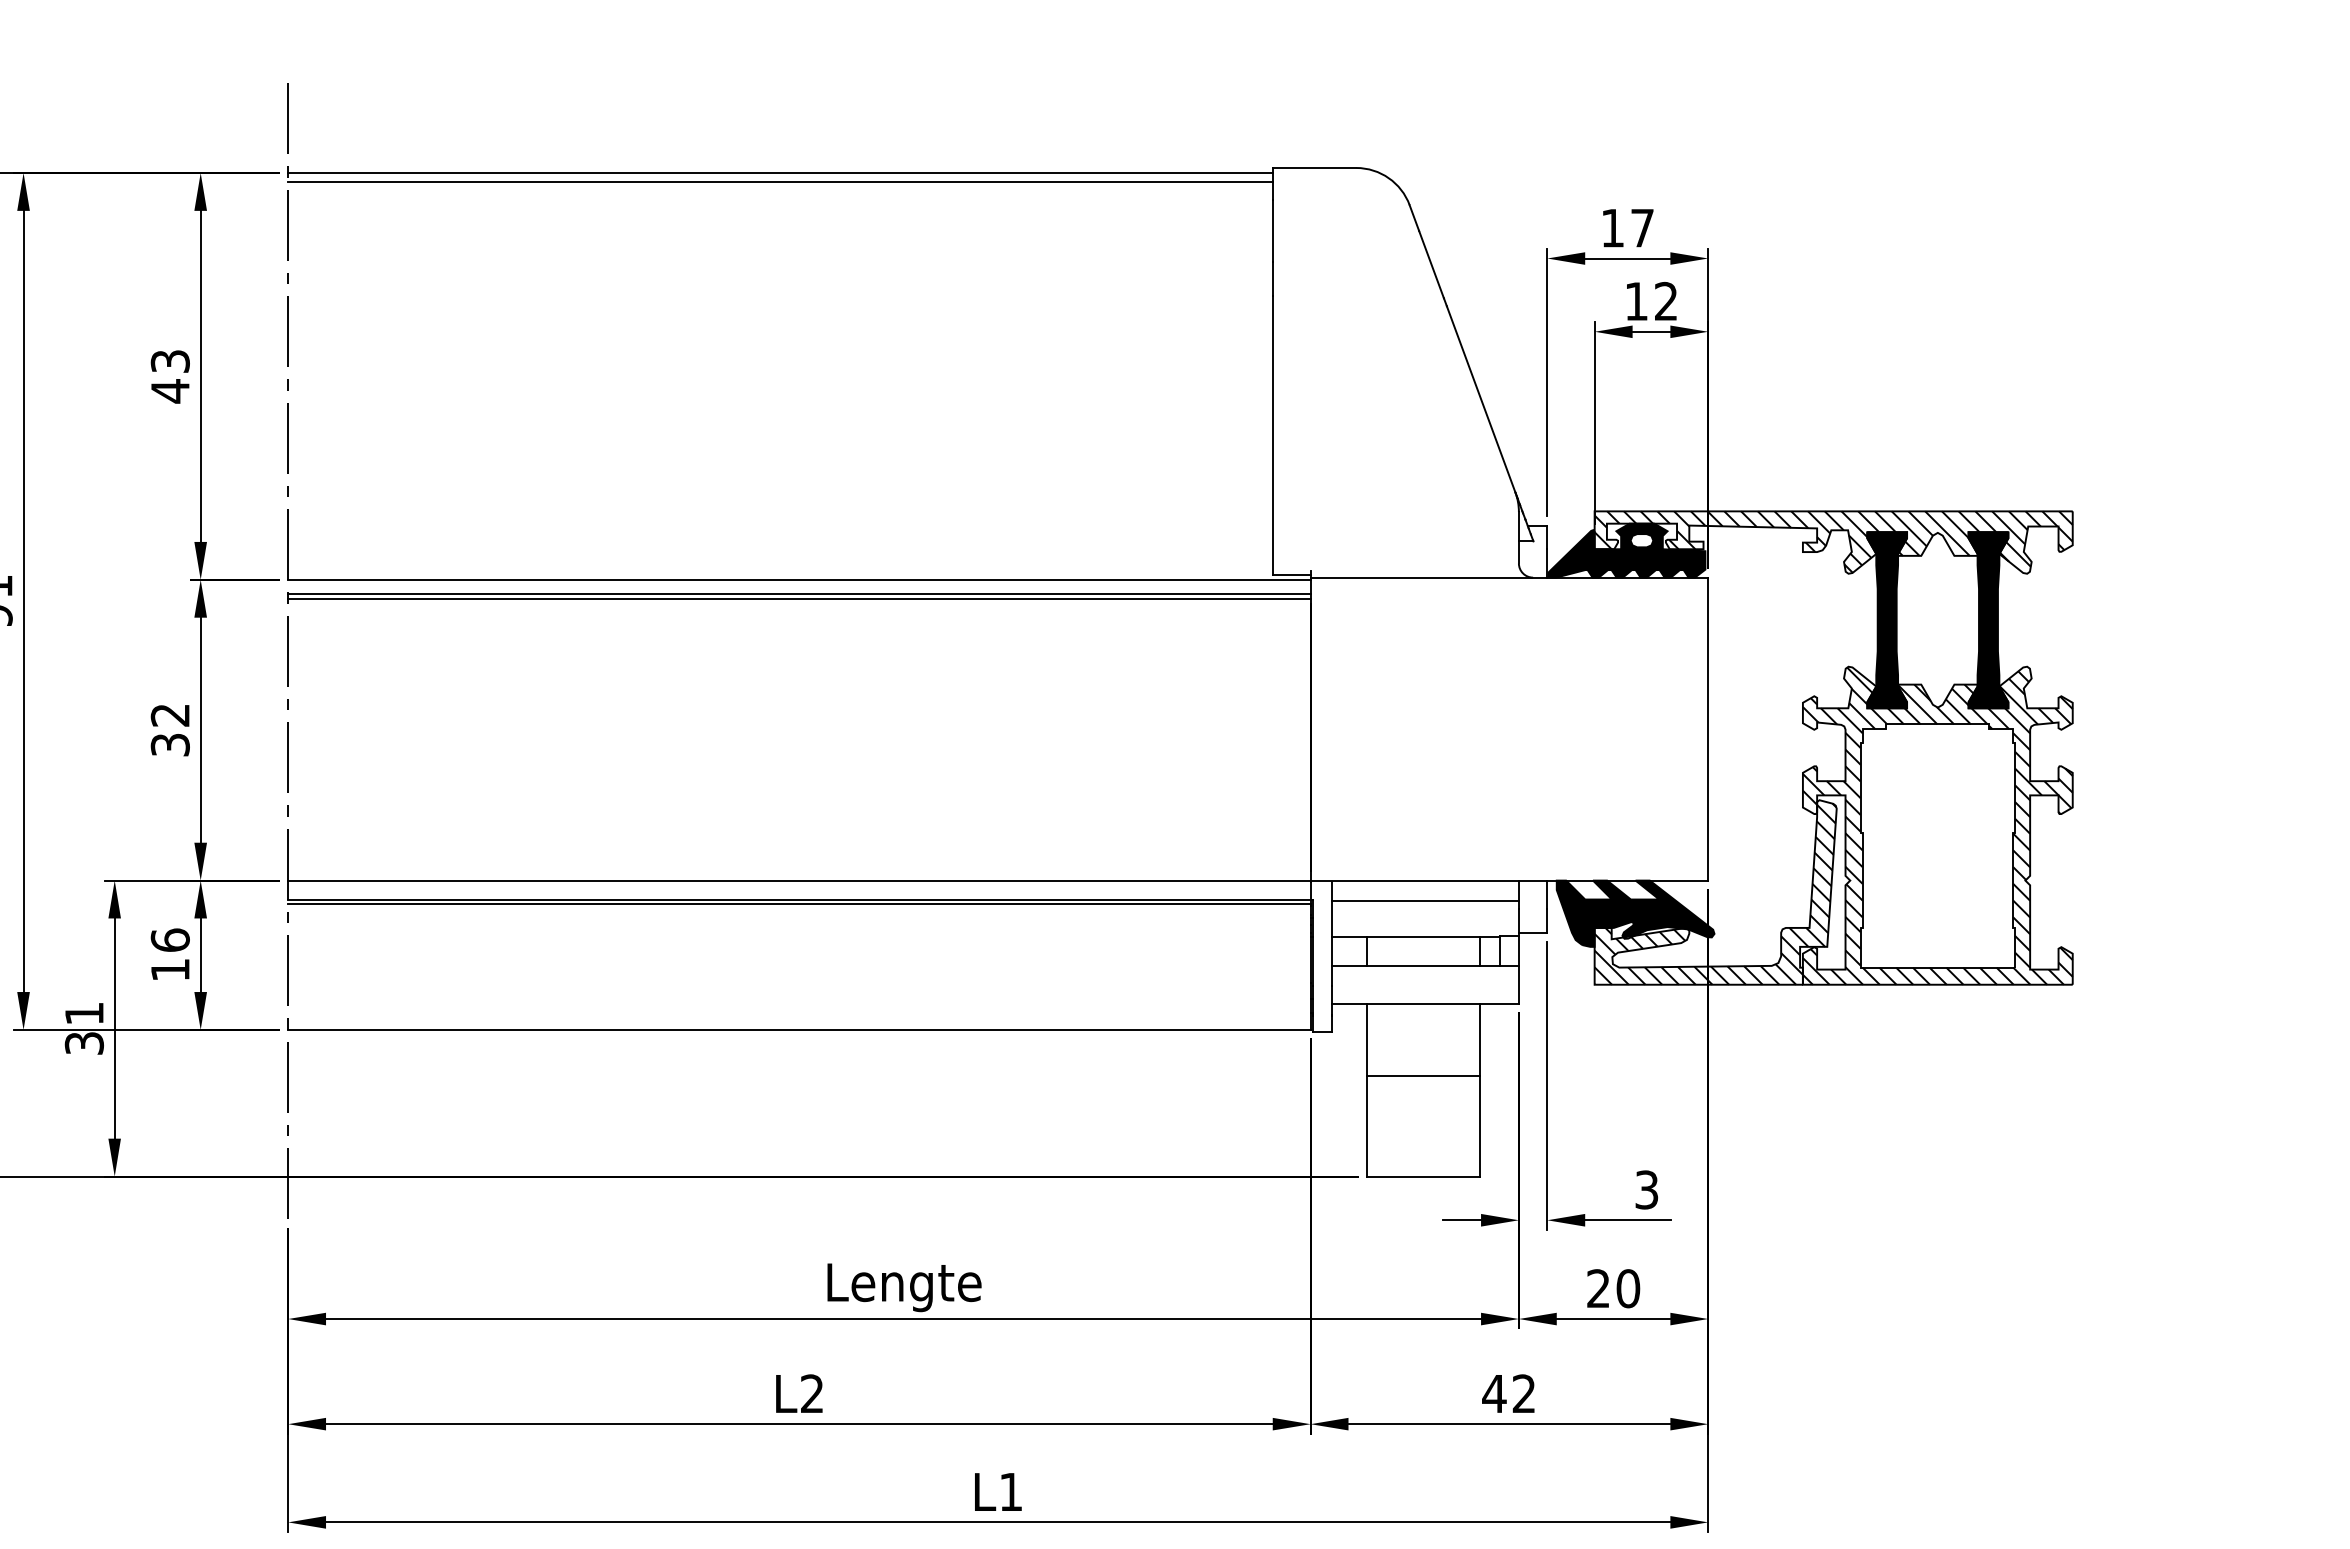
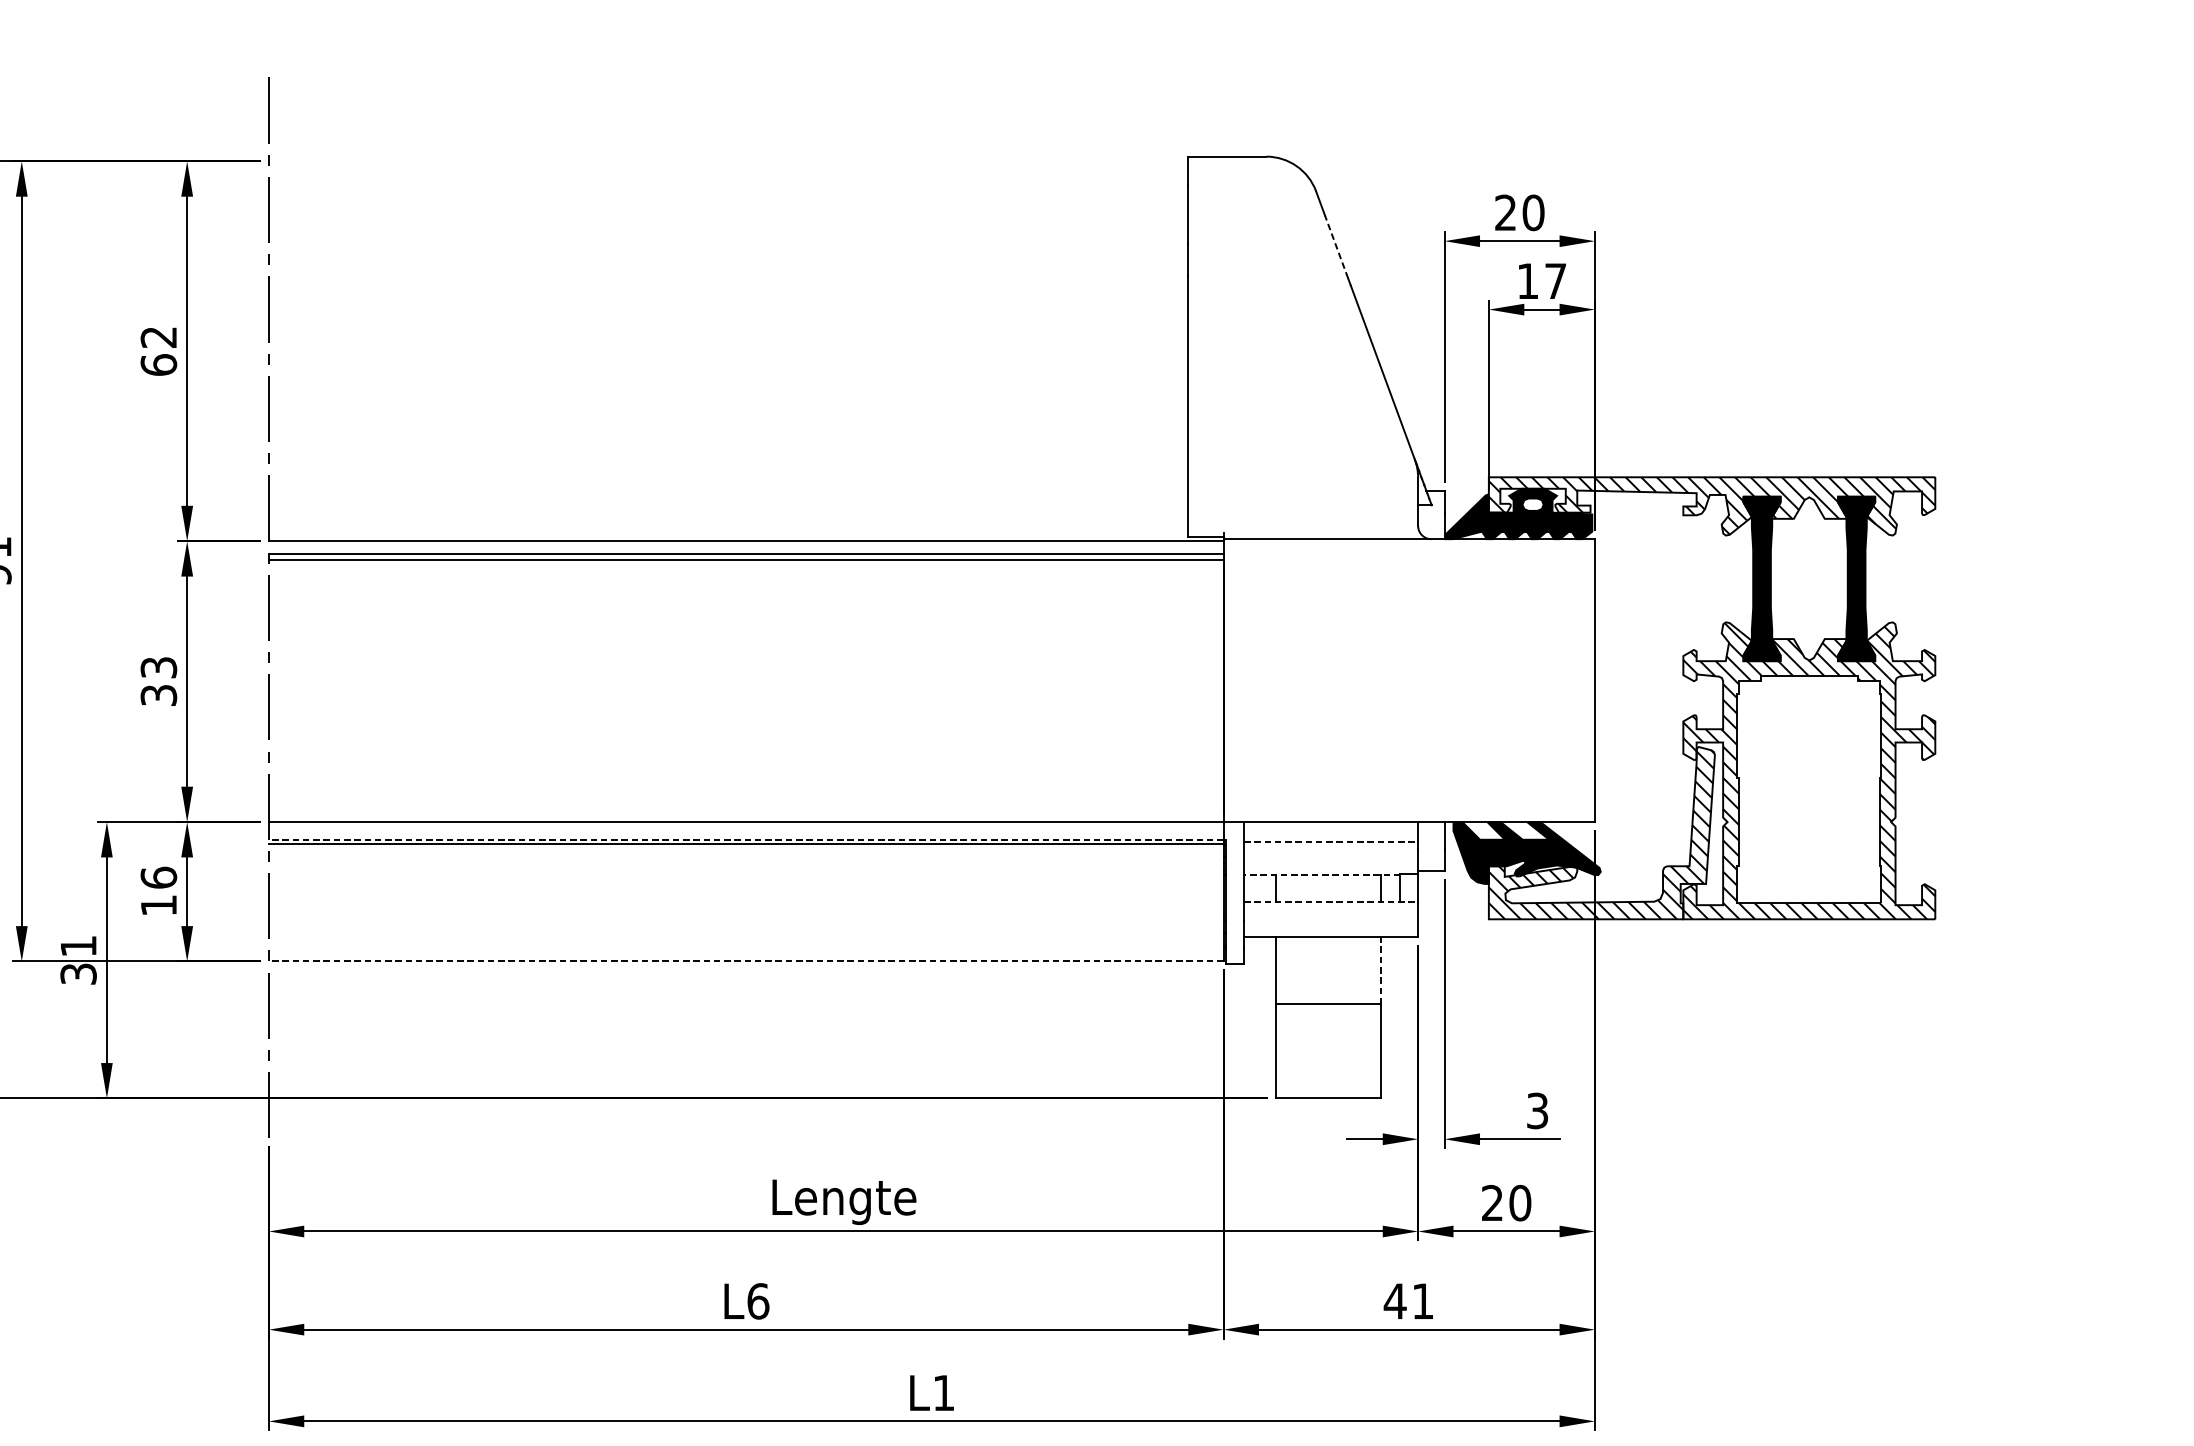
line: (780, 173) -> (728, 161), removed
line: (780, 182) -> (728, 170), removed
text: (1627, 227) -> (1519, 212), 17 -> 20
line: (1431, 264) -> (1336, 246), solid -> dashed
text: (1666, 300) -> (1555, 280), 12 -> 17
text: (169, 376) -> (158, 351), 43 -> 62
text: (170, 715) -> (158, 667), 32 -> 33
line: (798, 899) -> (745, 839), solid -> dashed
line: (1426, 901) -> (1331, 841), solid -> dashed
line: (1416, 937) -> (1322, 875), solid -> dashed
line: (1426, 965) -> (1331, 901), solid -> dashed
line: (798, 1029) -> (745, 961), solid -> dashed
line: (1479, 1039) -> (1381, 970), solid -> dashed
text: (812, 1393) -> (758, 1301), L2 -> L6
text: (1523, 1393) -> (1422, 1301), 42 -> 41

